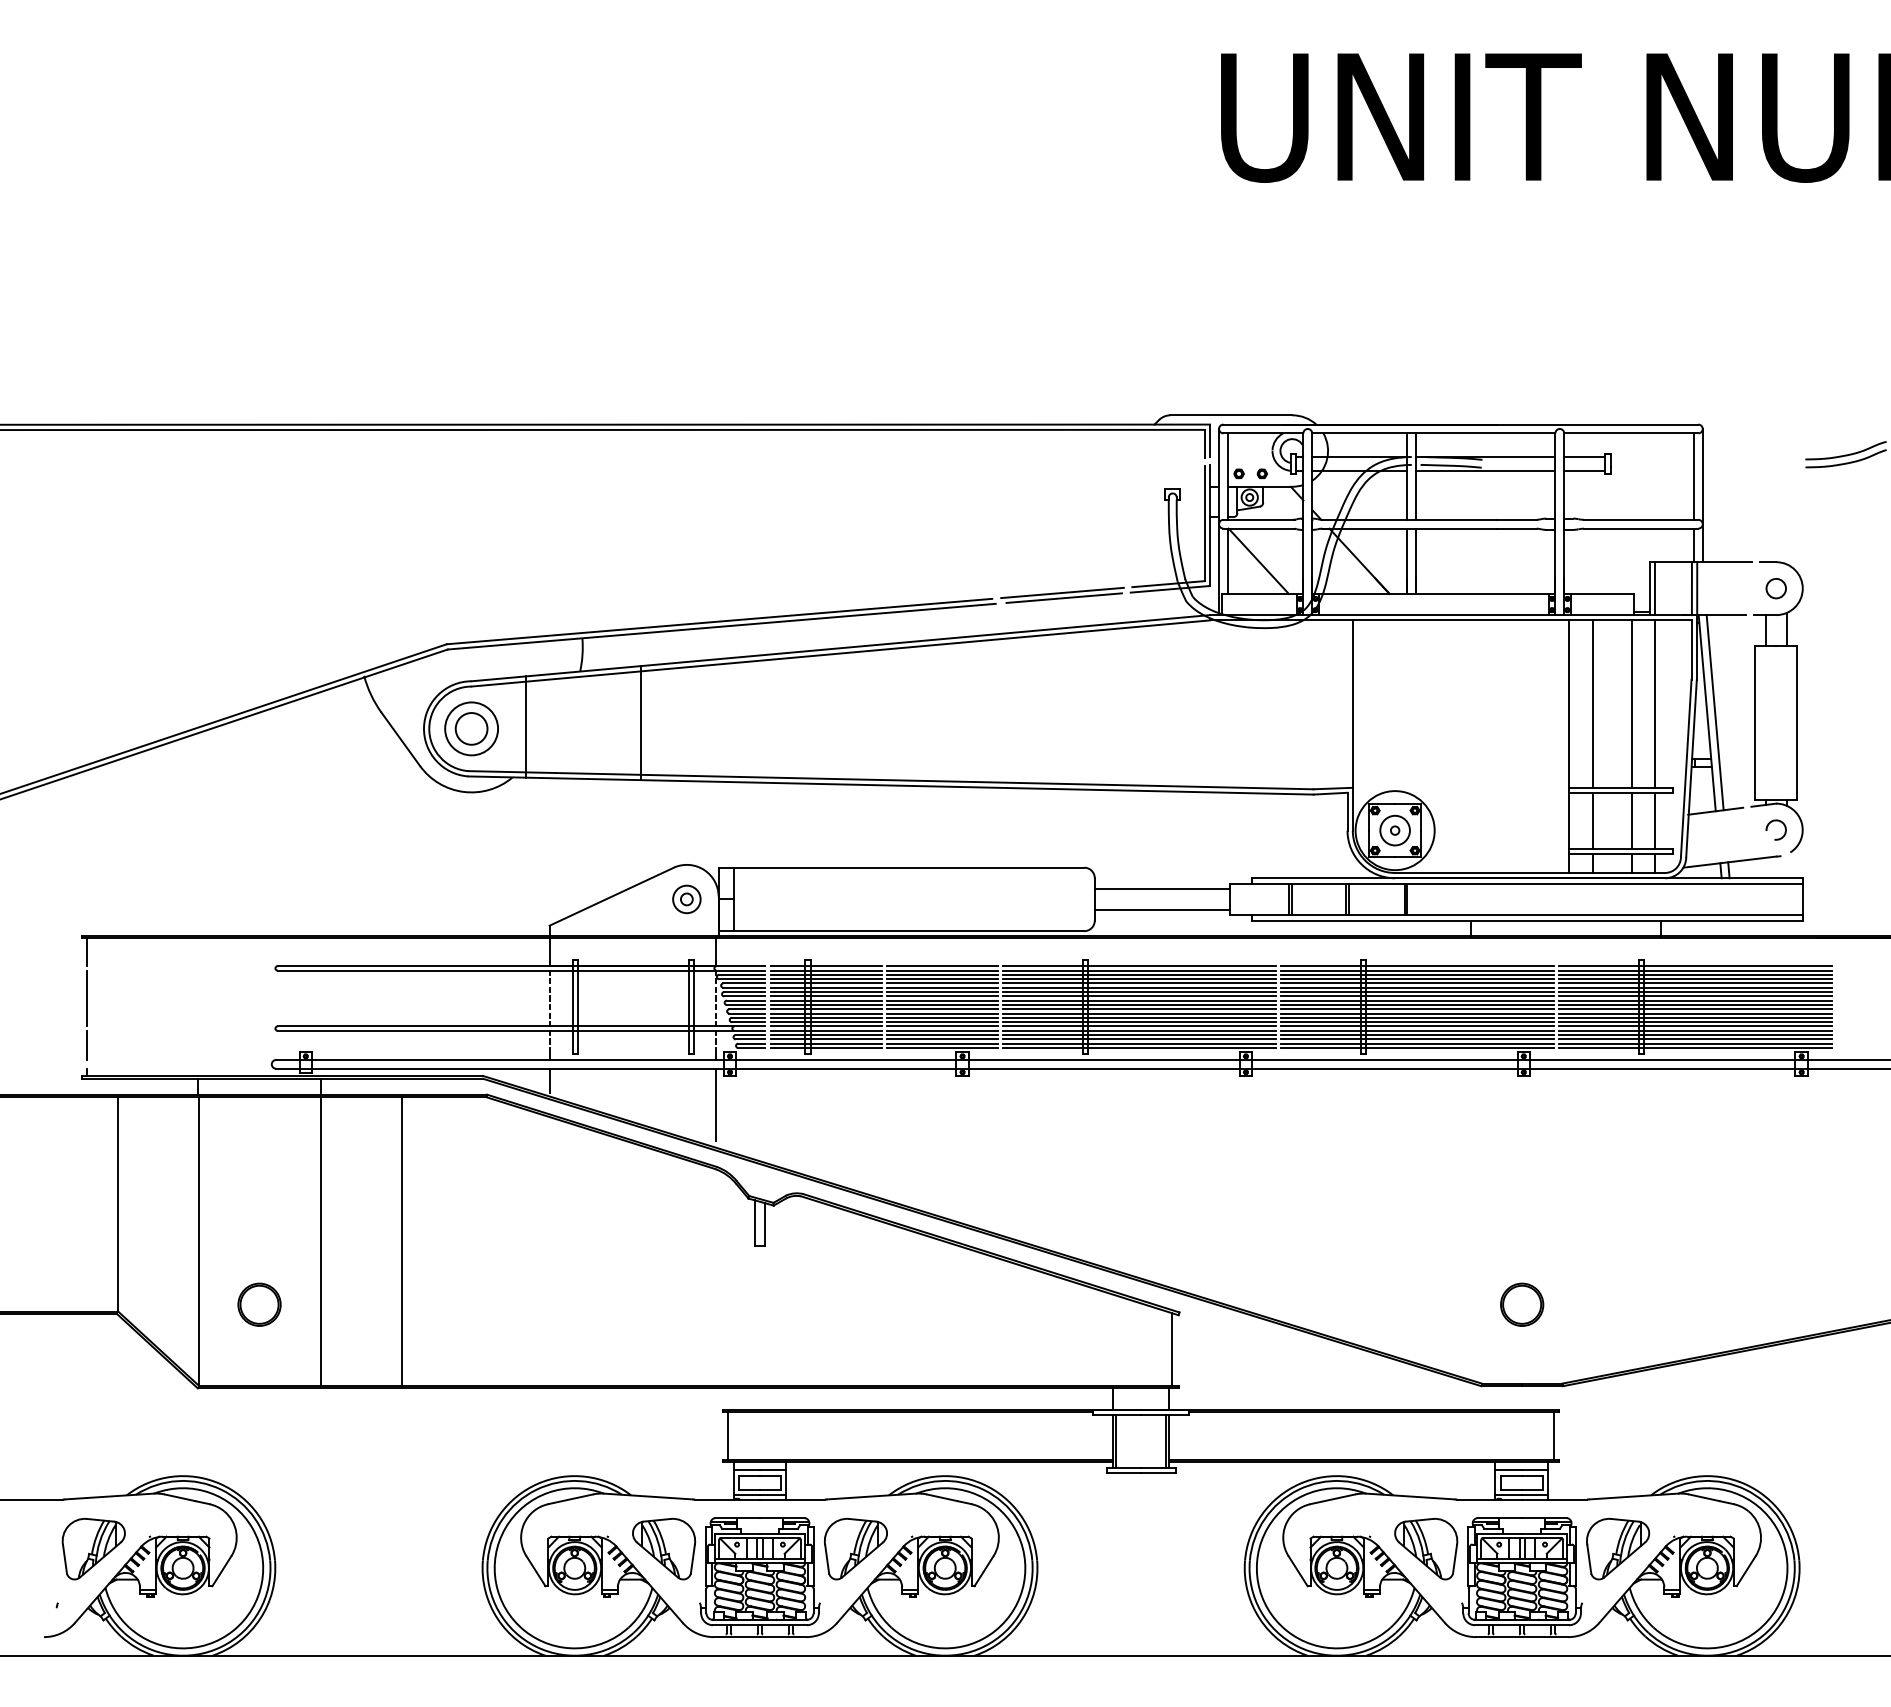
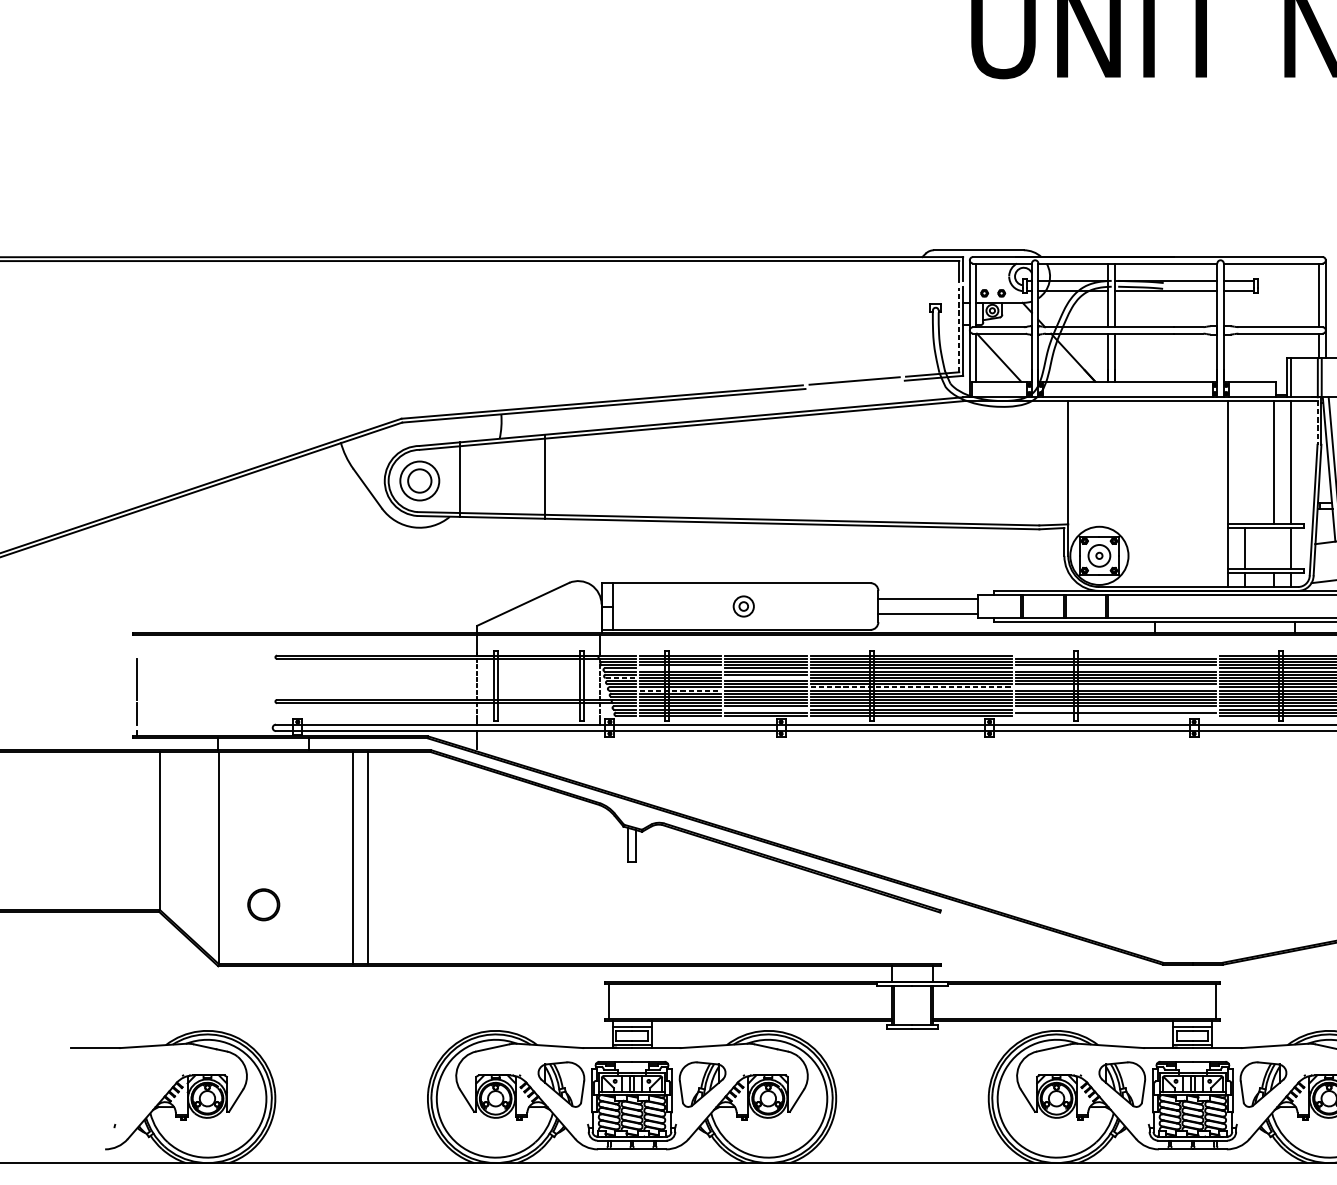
line: (1204, 523) -> (959, 329), solid -> dashed
line: (1063, 597) -> (855, 384), removed
line: (1691, 650) -> (1317, 423), solid -> dashed
line: (1592, 703) -> (1244, 462), removed
line: (1631, 820) -> (1273, 548), removed
part: (686, 899) -> (743, 606), moved
line: (86, 952) -> (136, 645), removed
line: (1417, 966) -> (1115, 655), removed
line: (825, 983) -> (680, 668), removed
line: (1417, 983) -> (1115, 668), removed
line: (744, 996) -> (620, 677), solid -> dashed
line: (942, 996) -> (766, 677), removed
line: (1140, 1009) -> (912, 687), solid -> dashed
line: (1417, 1009) -> (1115, 687), removed
line: (826, 1013) -> (680, 690), solid -> dashed
line: (942, 1039) -> (766, 709), removed
line: (1417, 1039) -> (1115, 709), removed
line: (1417, 1048) -> (1115, 716), removed
line: (715, 1104) -> (599, 757), removed
line: (321, 1241) -> (352, 858), moved
part: (1522, 1304) -> (1193, 904), removed
line: (1171, 1348) -> (934, 936), removed
part: (93, 1548) -> (141, 1084), removed

